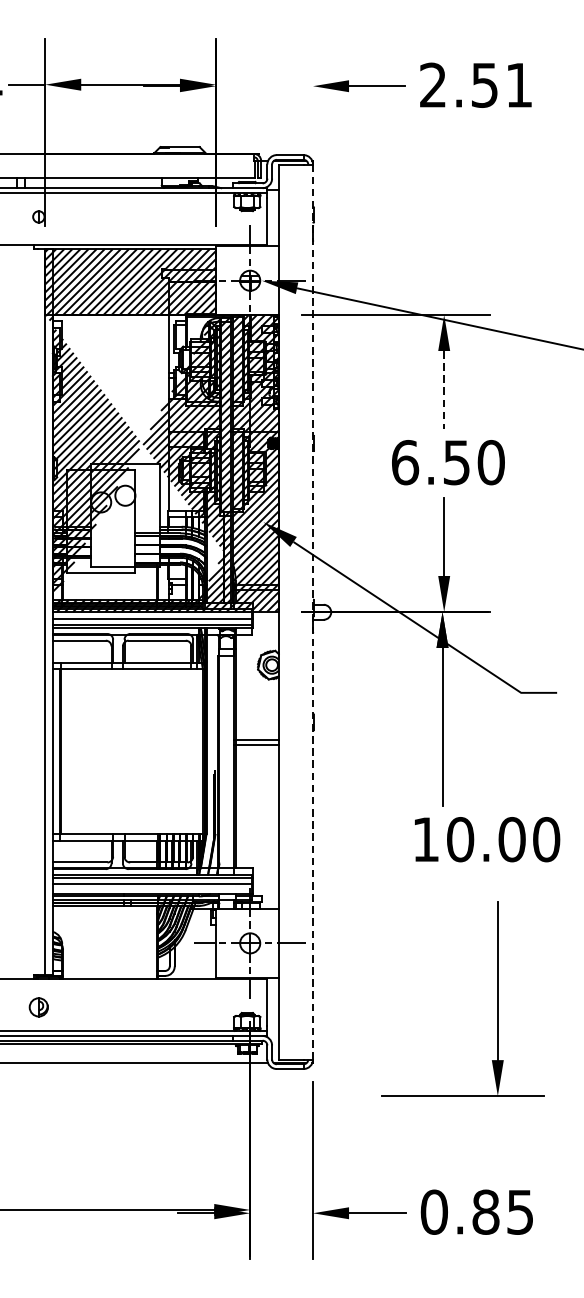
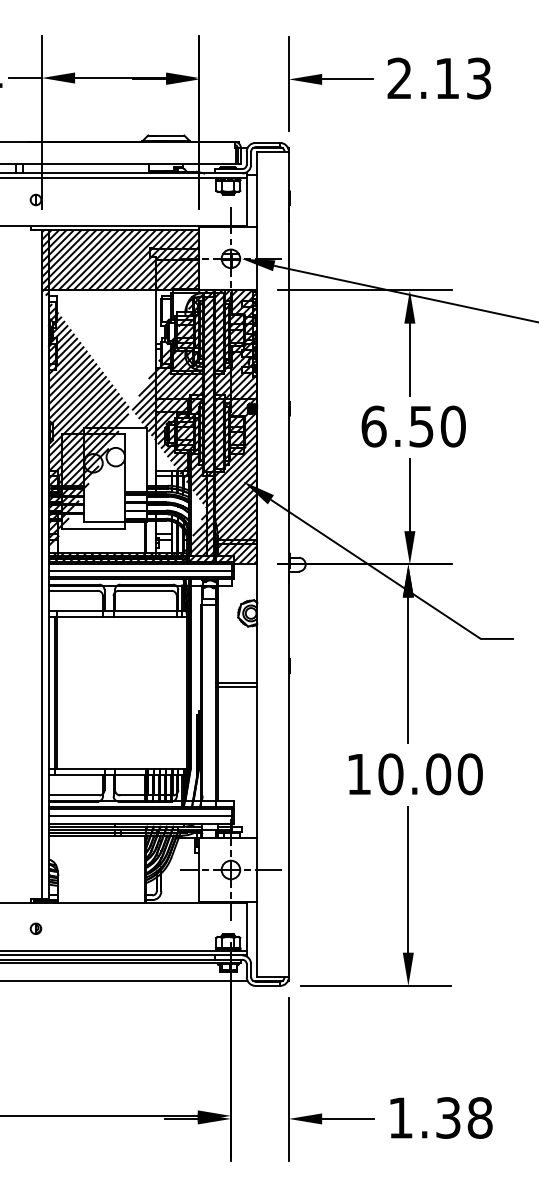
text: (502, 85) -> (463, 78), 2.51 -> 2.13
line: (312, 90) -> (288, 83), added
line: (443, 390) -> (409, 360), dashed -> solid
line: (312, 612) -> (288, 564), dashed -> solid
text: (487, 839) -> (415, 774), moved
part: (496, 999) -> (407, 896), moved
part: (38, 1006) -> (35, 928), size x0.62
text: (477, 1211) -> (440, 1117), 0.85 -> 1.38

